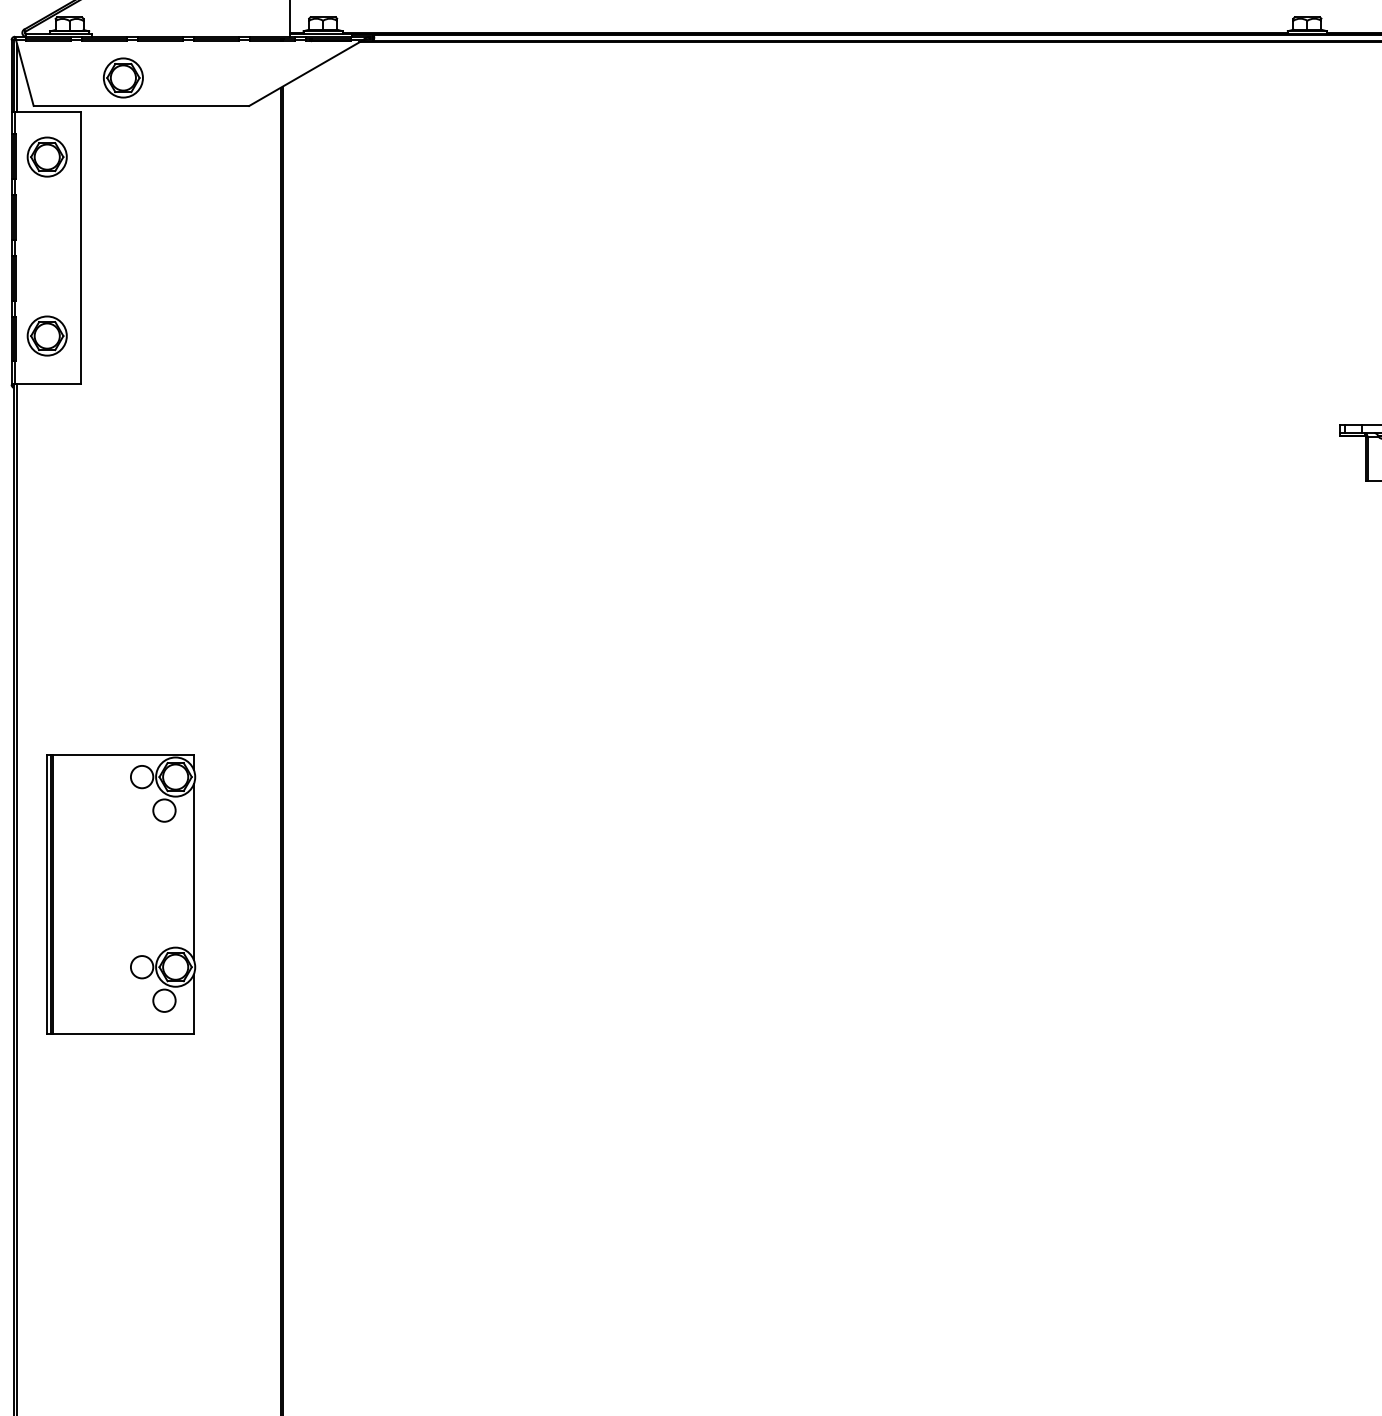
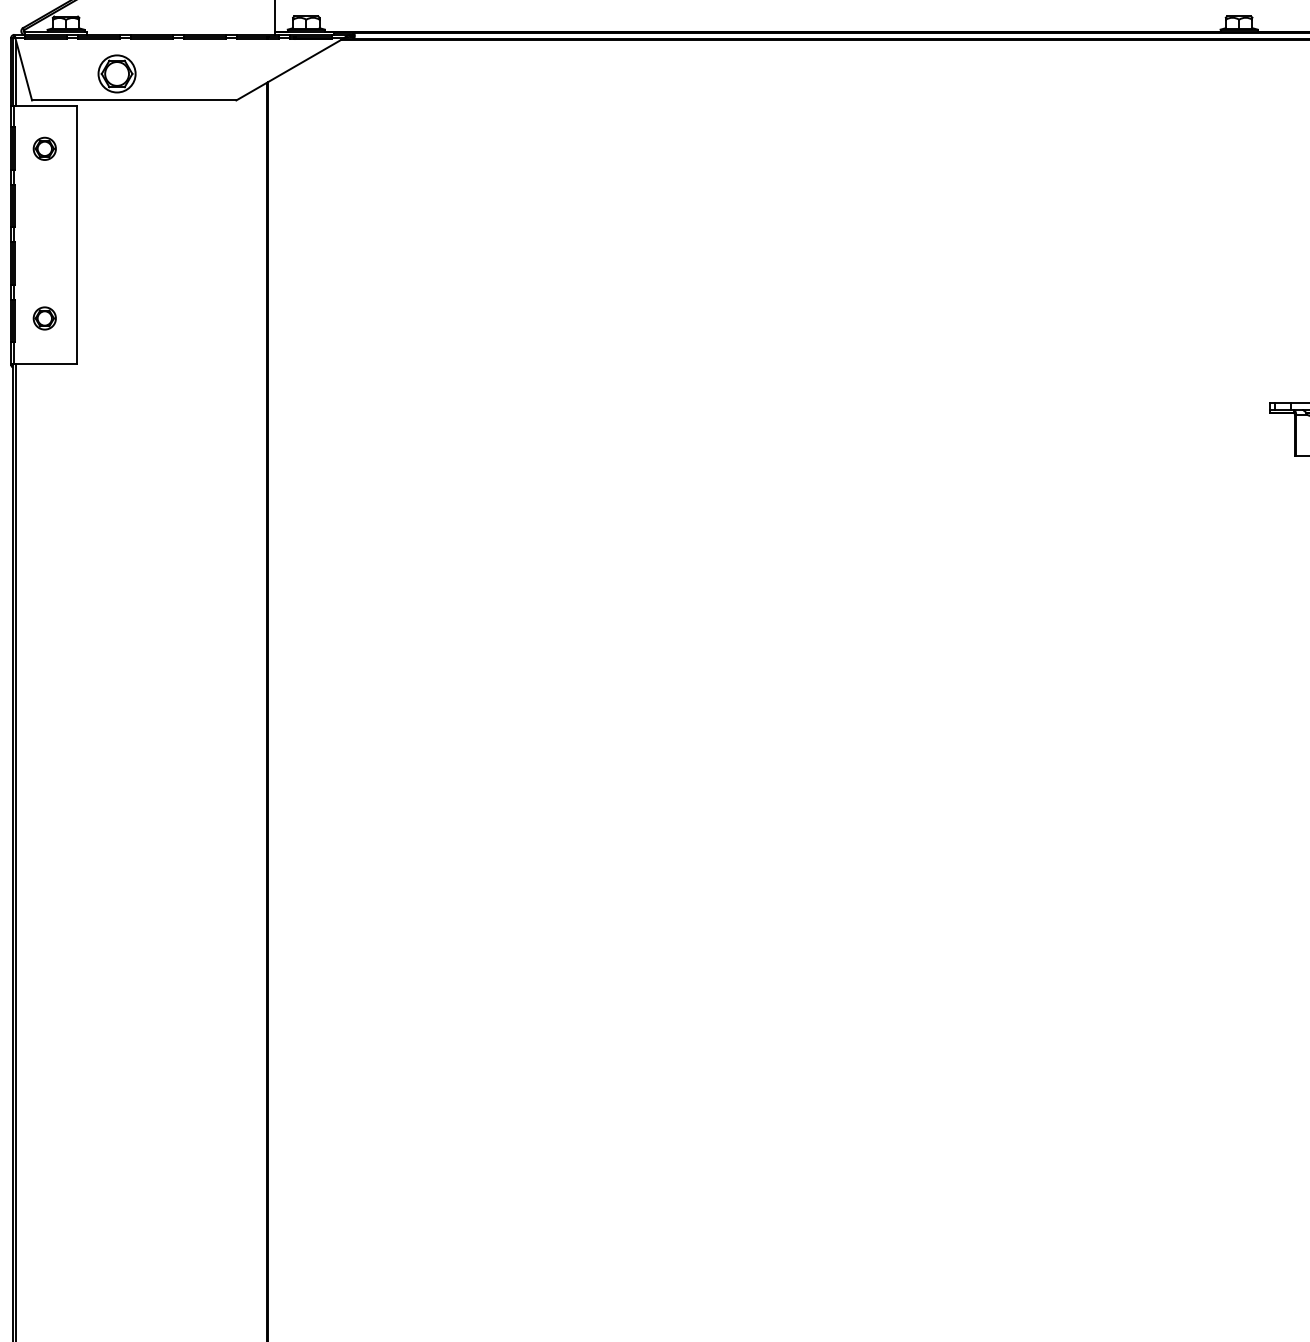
part: (46, 156) -> (44, 148), size x0.6
part: (46, 335) -> (44, 317), size x0.6
part: (121, 894) -> (115, 847), removed

